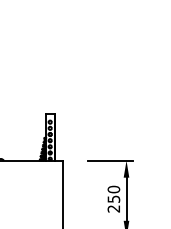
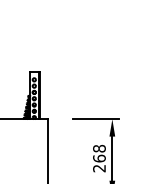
text: (113, 193) -> (99, 152), 250 -> 268

